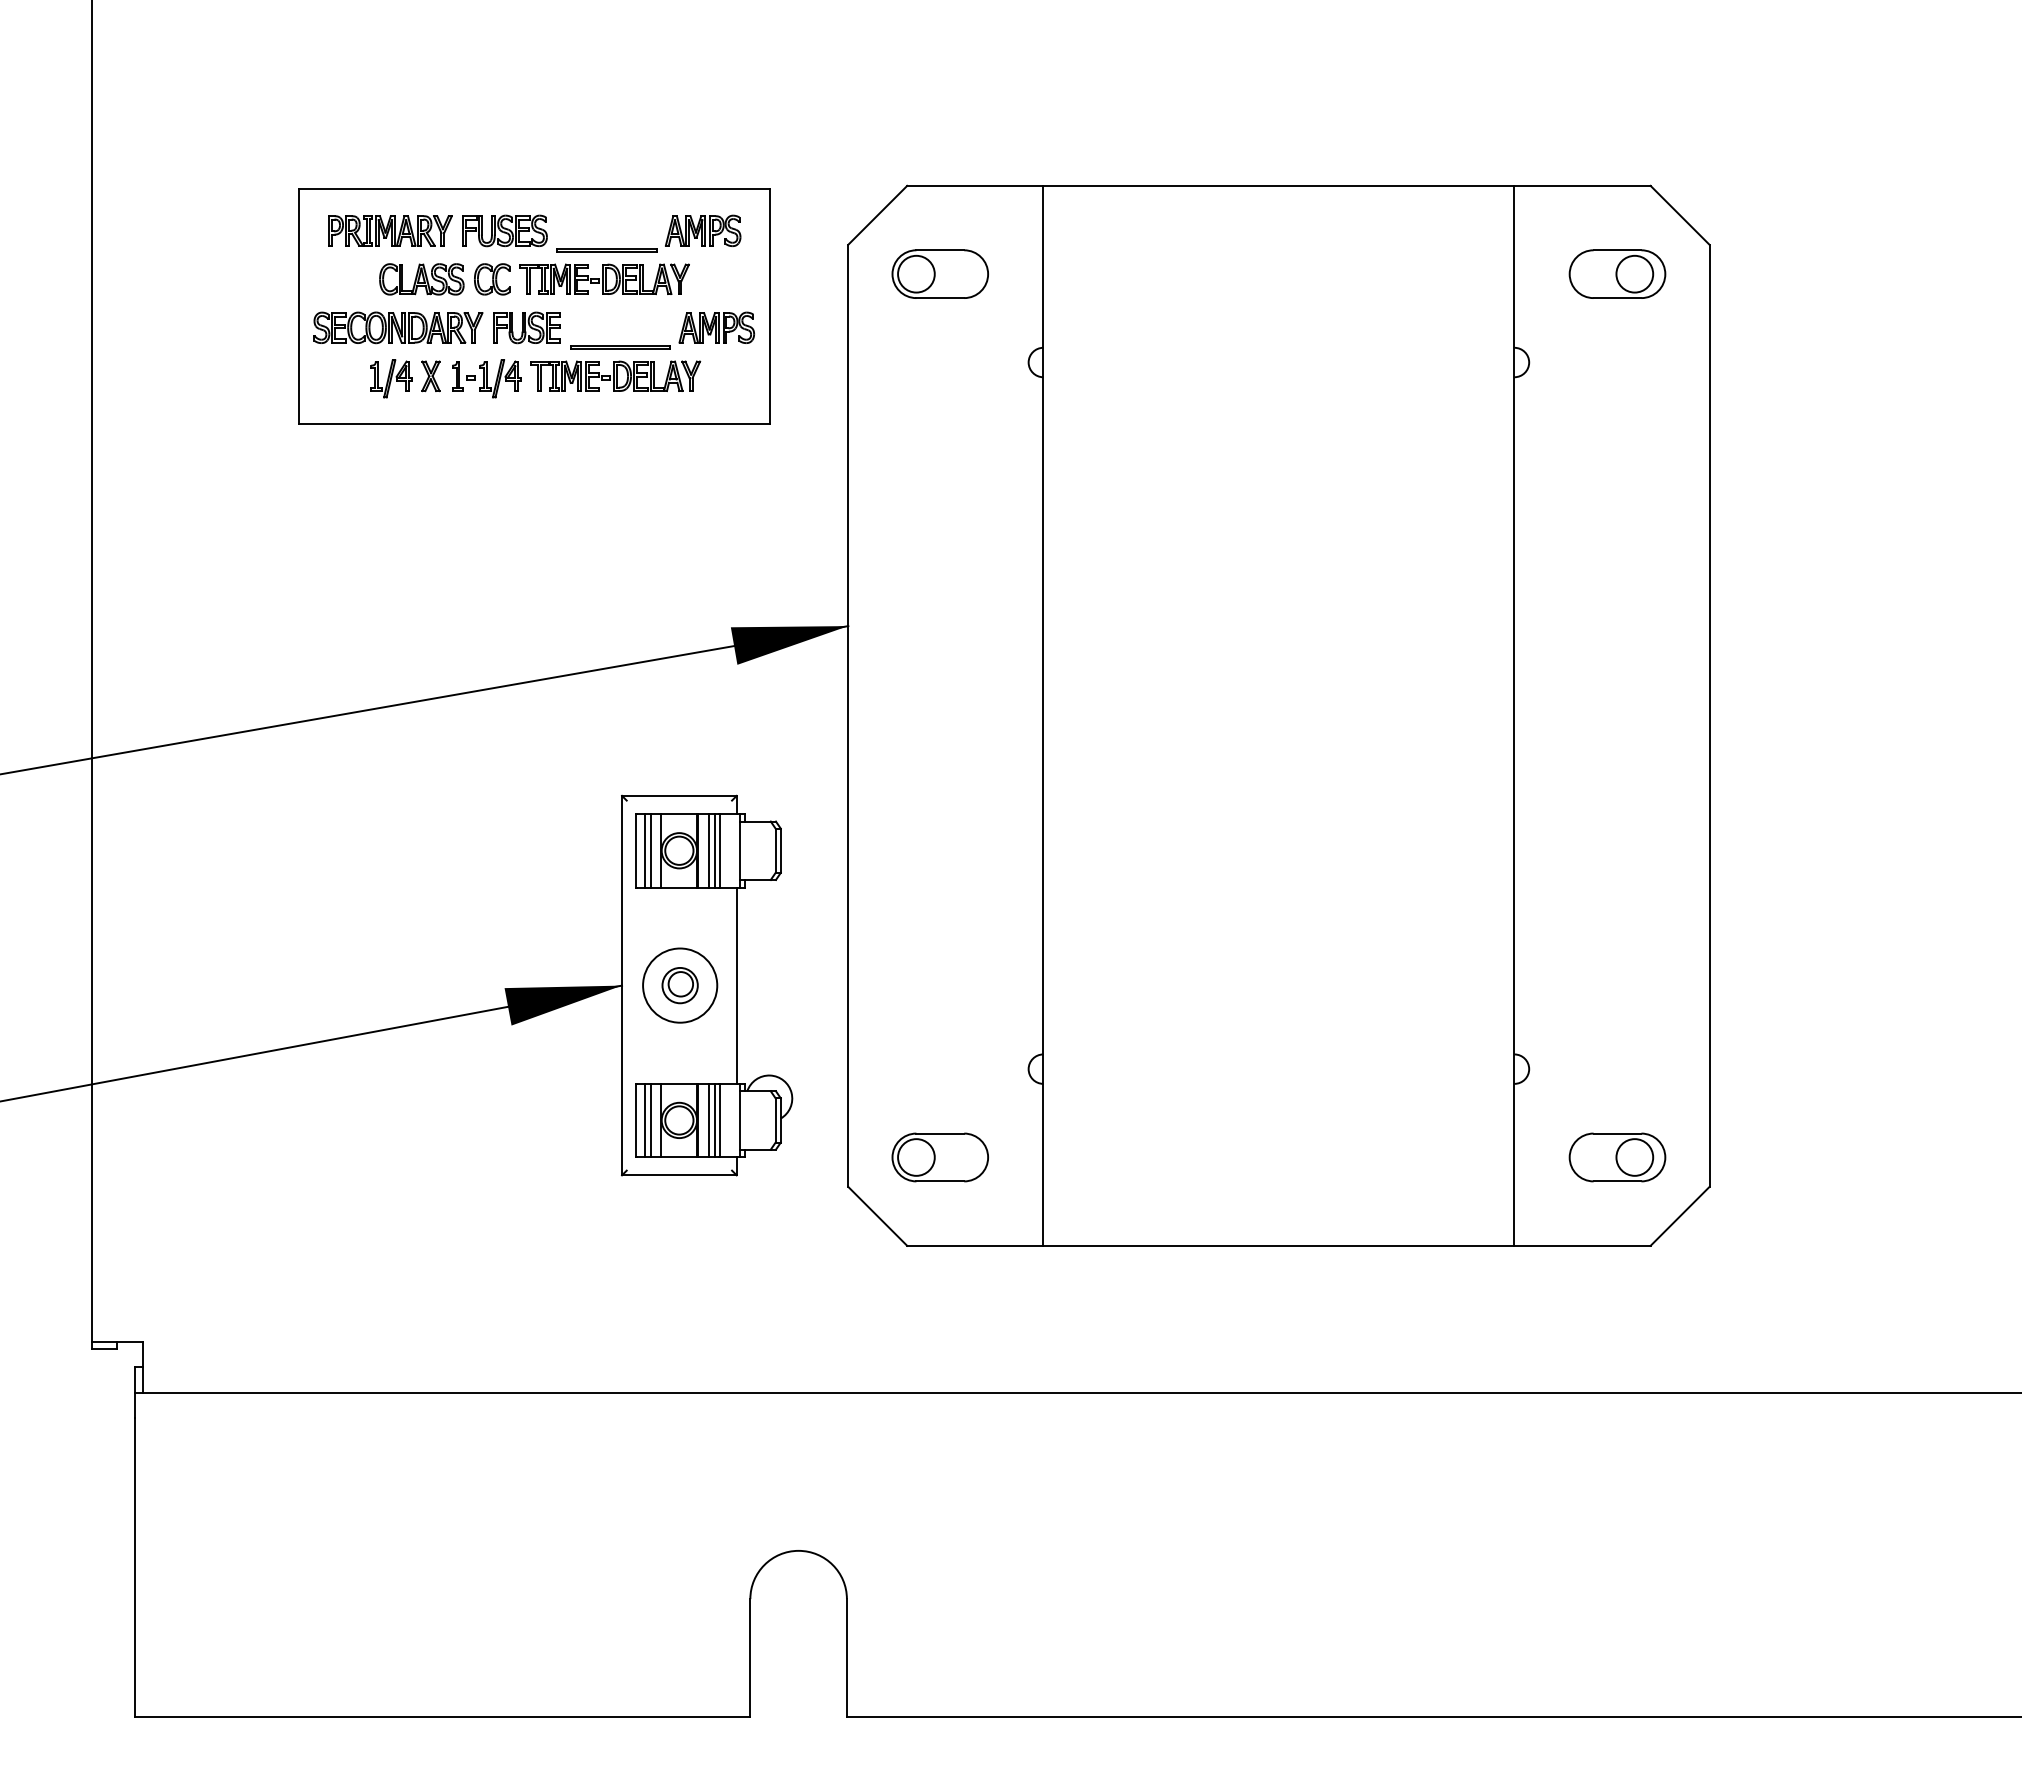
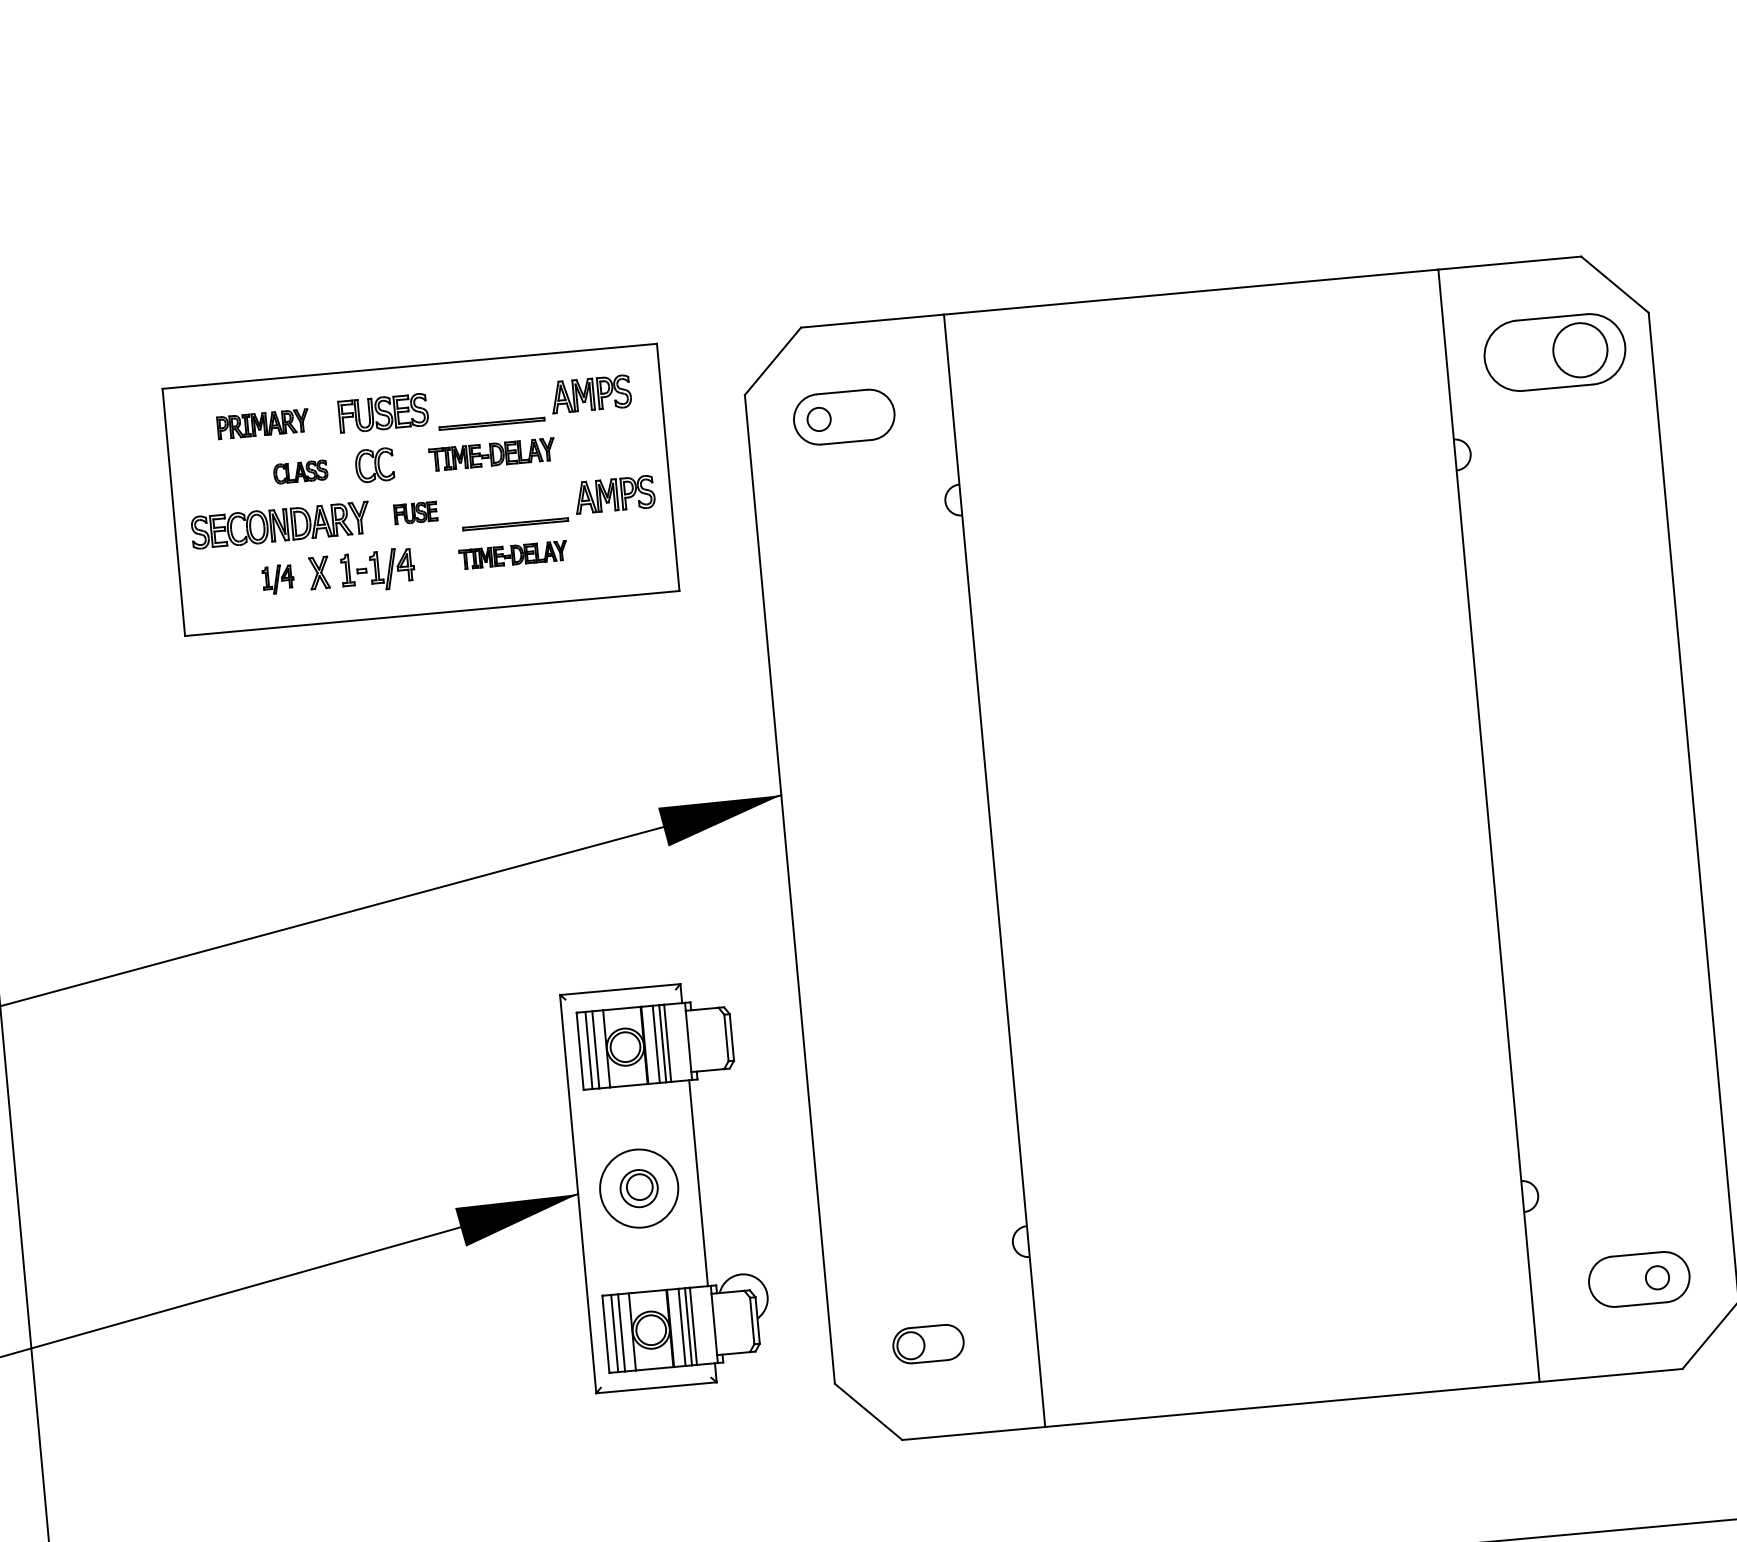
part: (390, 230) -> (263, 423), size x0.7
circle: (916, 273) -> (819, 418), size x0.6
part: (1617, 273) -> (1554, 351), size x1.4
part: (421, 279) -> (300, 472), size x0.6
part: (604, 279) -> (492, 454), size x0.7
part: (526, 327) -> (415, 512), size x0.6
part: (615, 375) -> (513, 554), size x0.6
part: (391, 378) -> (278, 579), size x0.7
part: (939, 1157) -> (927, 1344), size x0.7
circle: (1634, 1157) -> (1657, 1277), size x0.6

